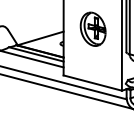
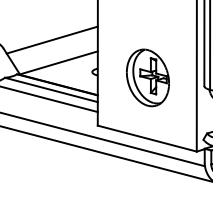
line: (36, 24) -> (51, 39), added
part: (92, 28) -> (146, 76), moved

